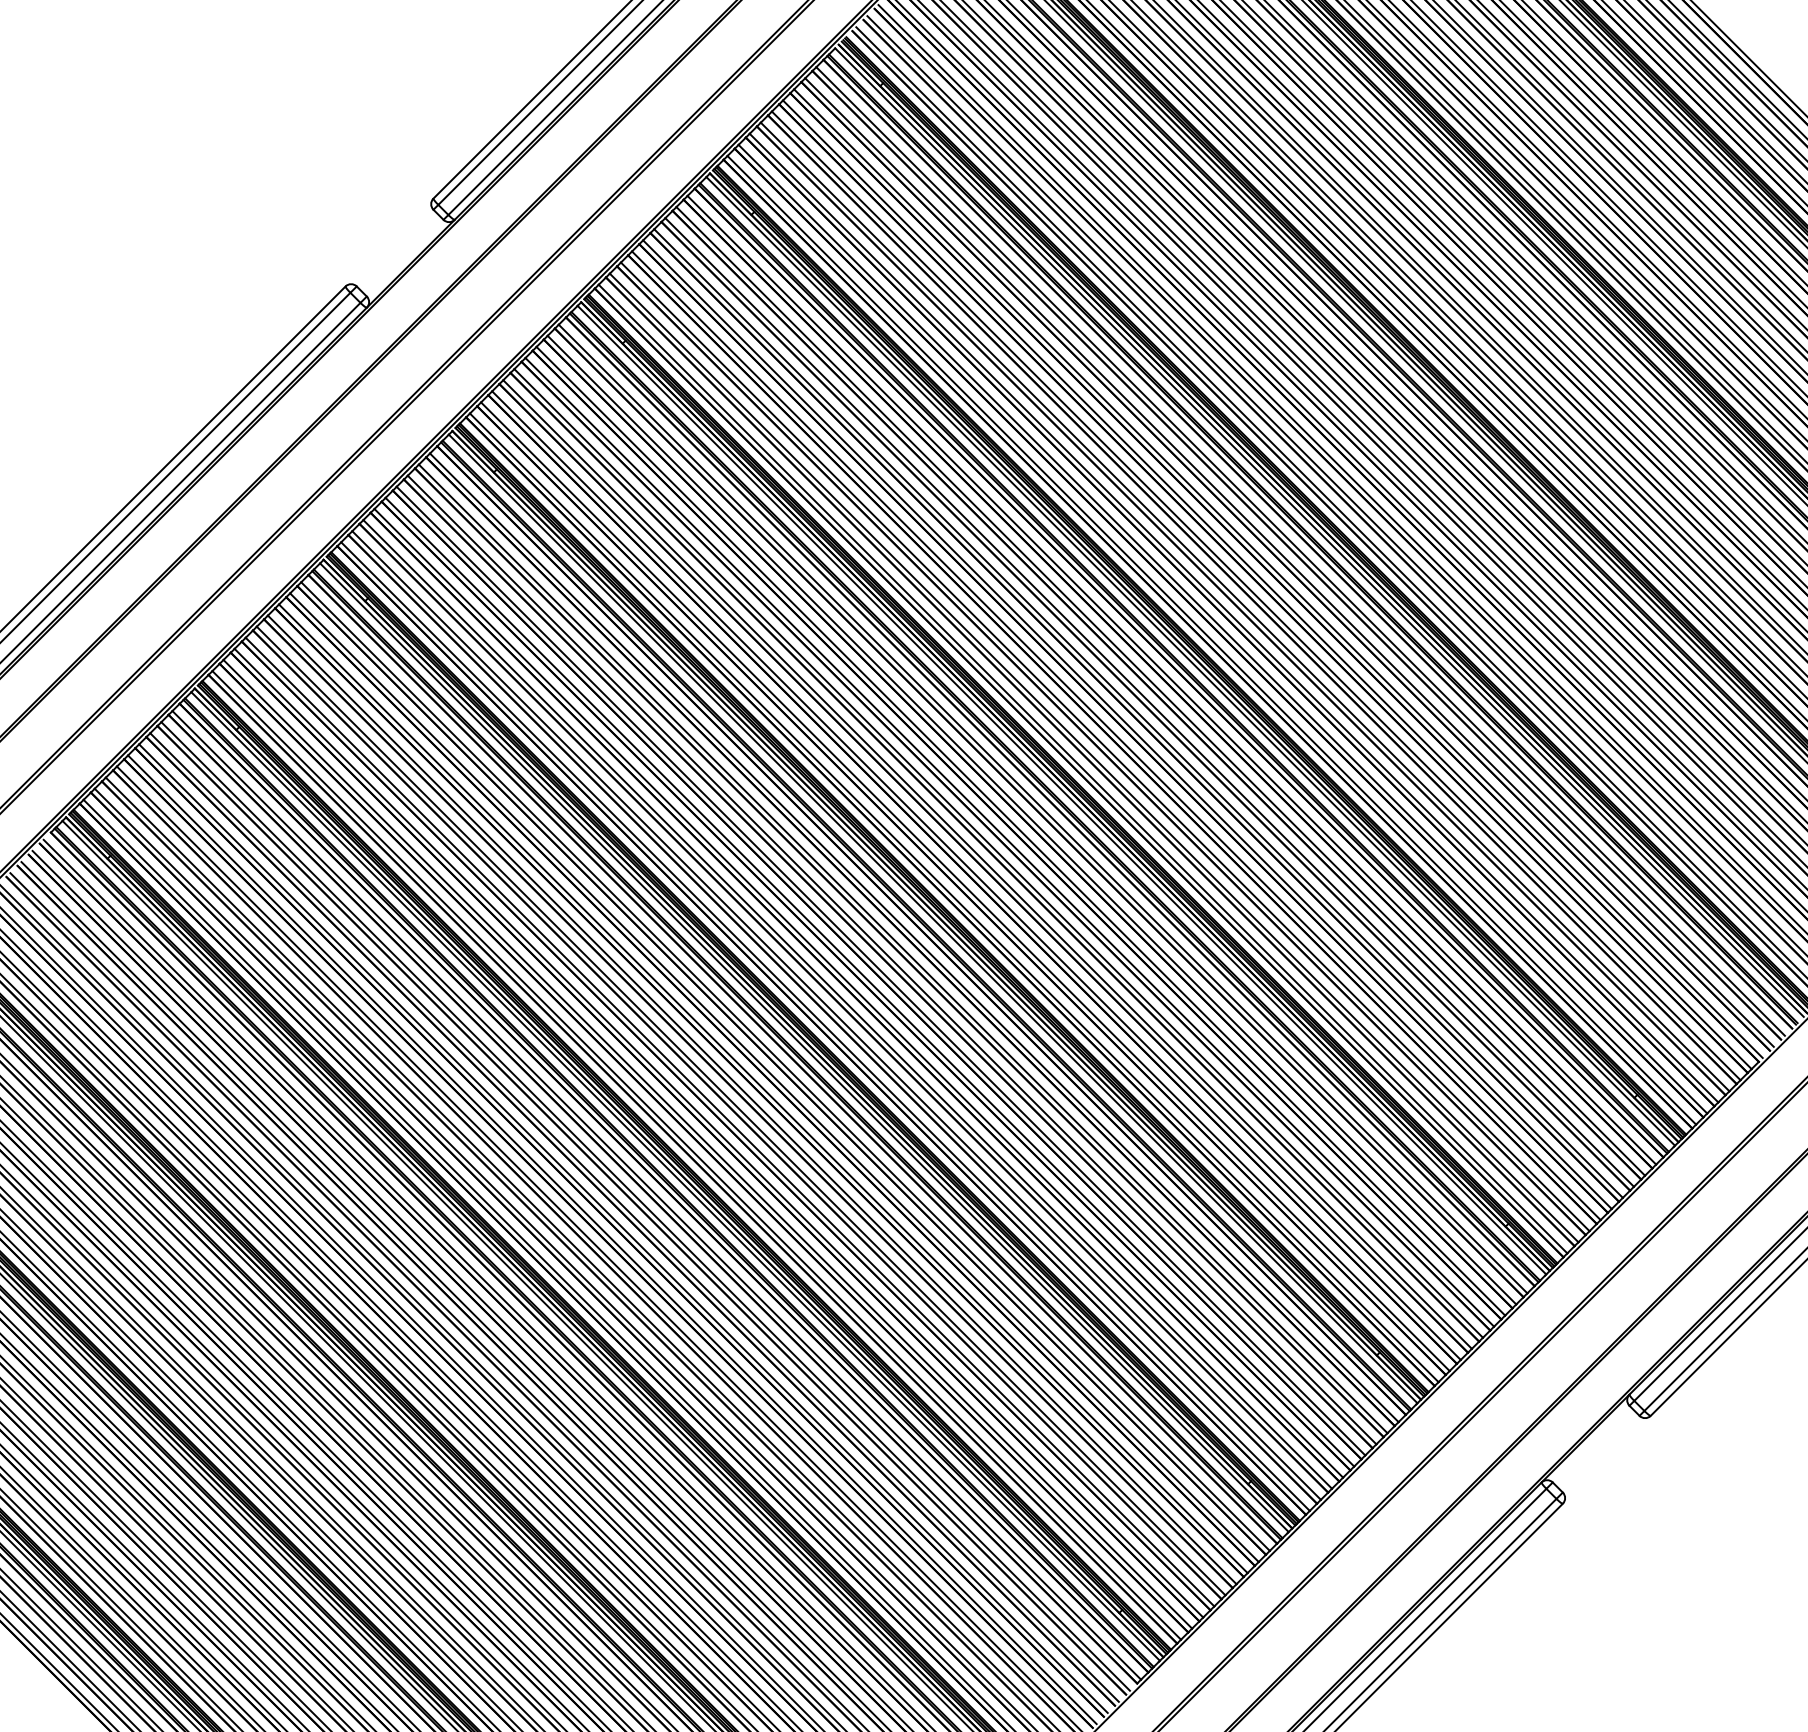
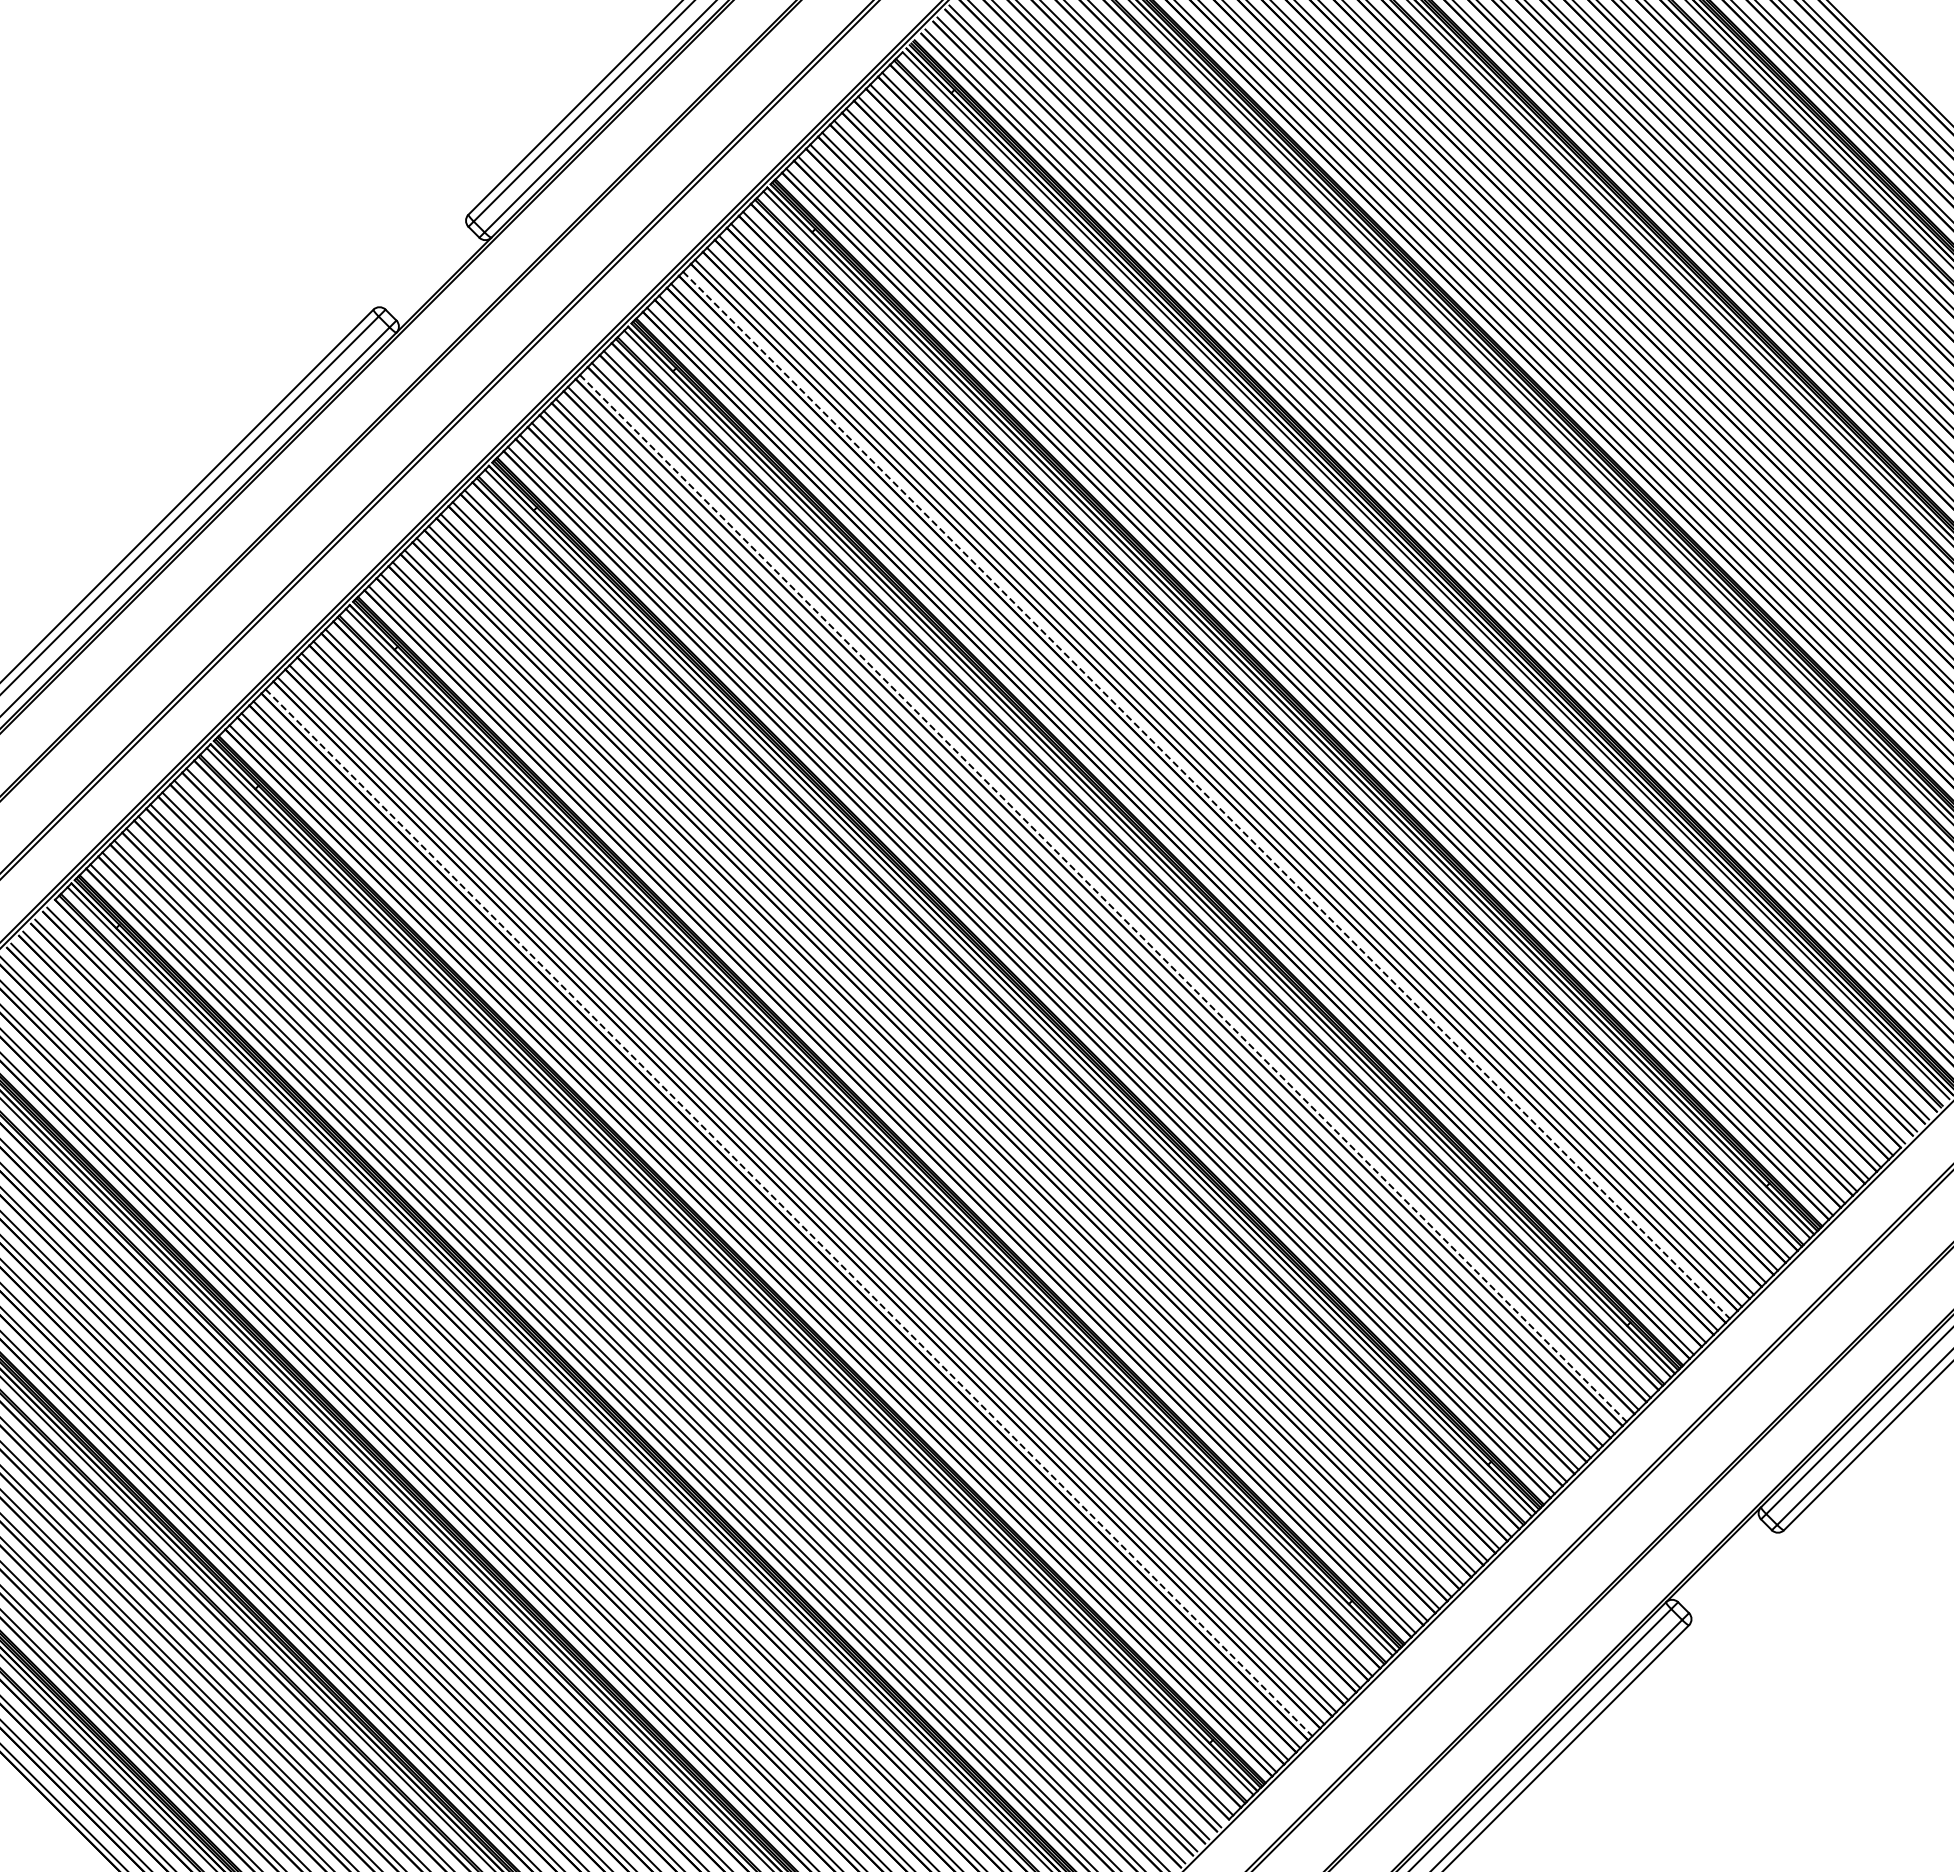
line: (1116, 735) -> (1206, 795), solid -> dashed
line: (1021, 831) -> (1103, 898), solid -> dashed
line: (730, 1122) -> (789, 1213), solid -> dashed

